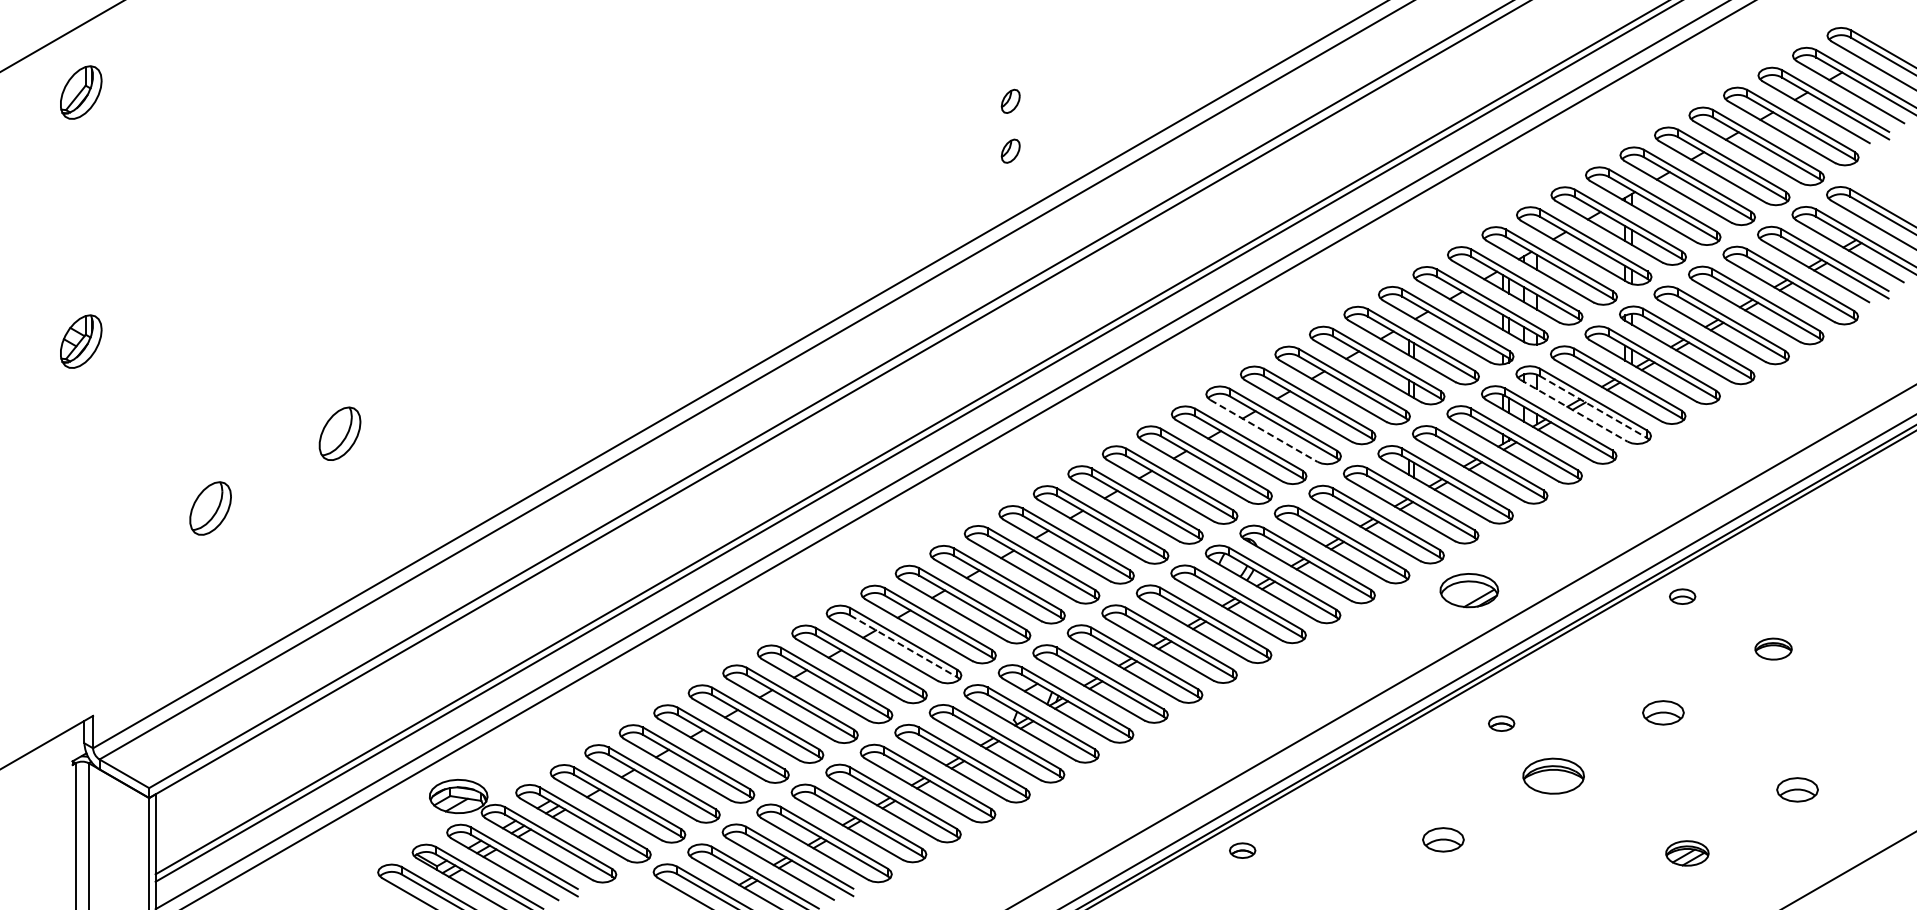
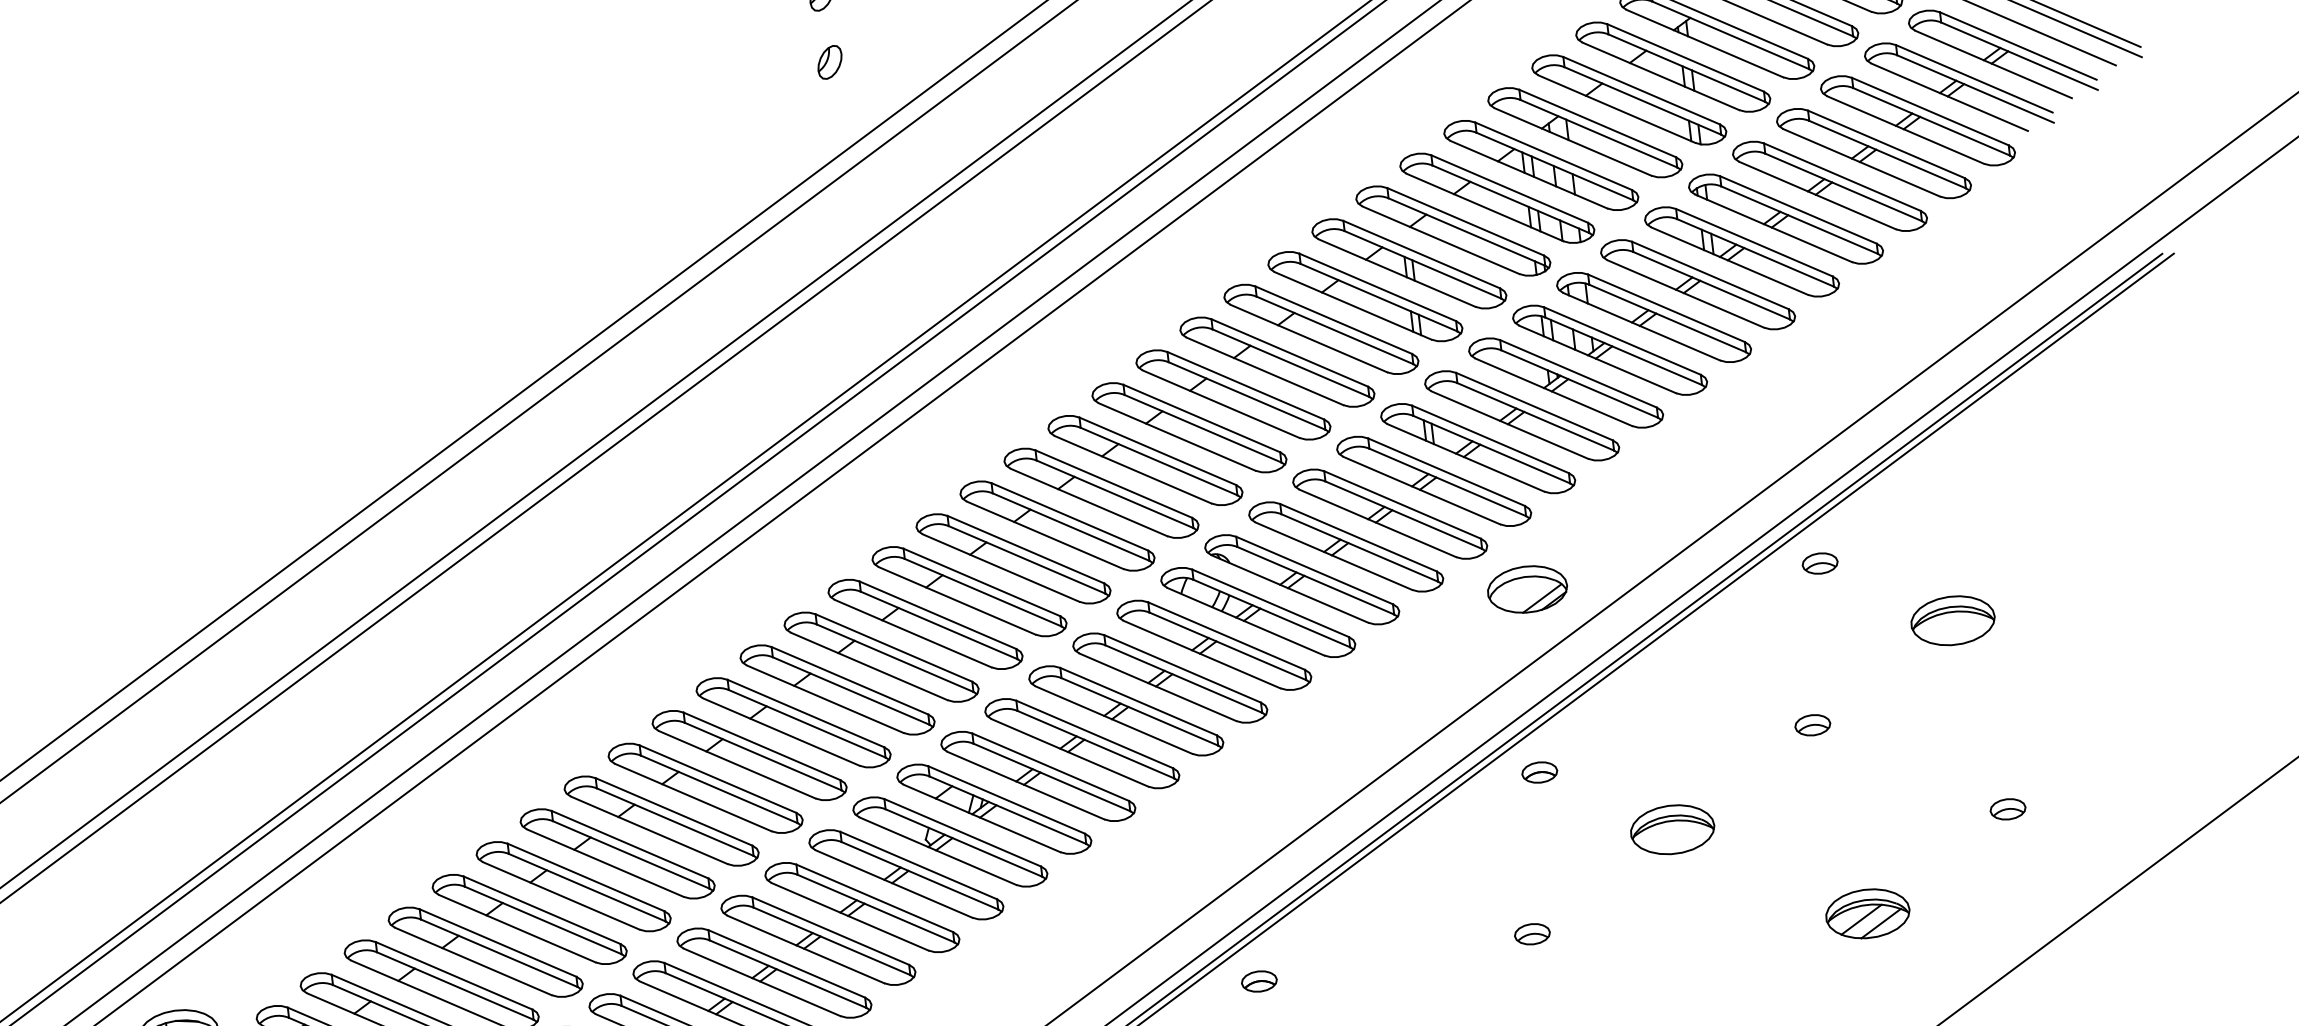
line: (1593, 406) -> (1667, 317), dashed -> solid
line: (1573, 410) -> (1641, 326), dashed -> solid
line: (1263, 430) -> (1220, 403), dashed -> solid
line: (903, 646) -> (762, 756), dashed -> solid
part: (1773, 648) -> (1952, 619), size x1.67
part: (1663, 712) -> (1812, 724), size x0.62
part: (1501, 723) -> (1539, 772), moved
part: (1796, 789) -> (2006, 808), size x0.62
part: (1443, 839) -> (1532, 933), size x0.62
part: (1687, 853) -> (1868, 913), size x1.43

